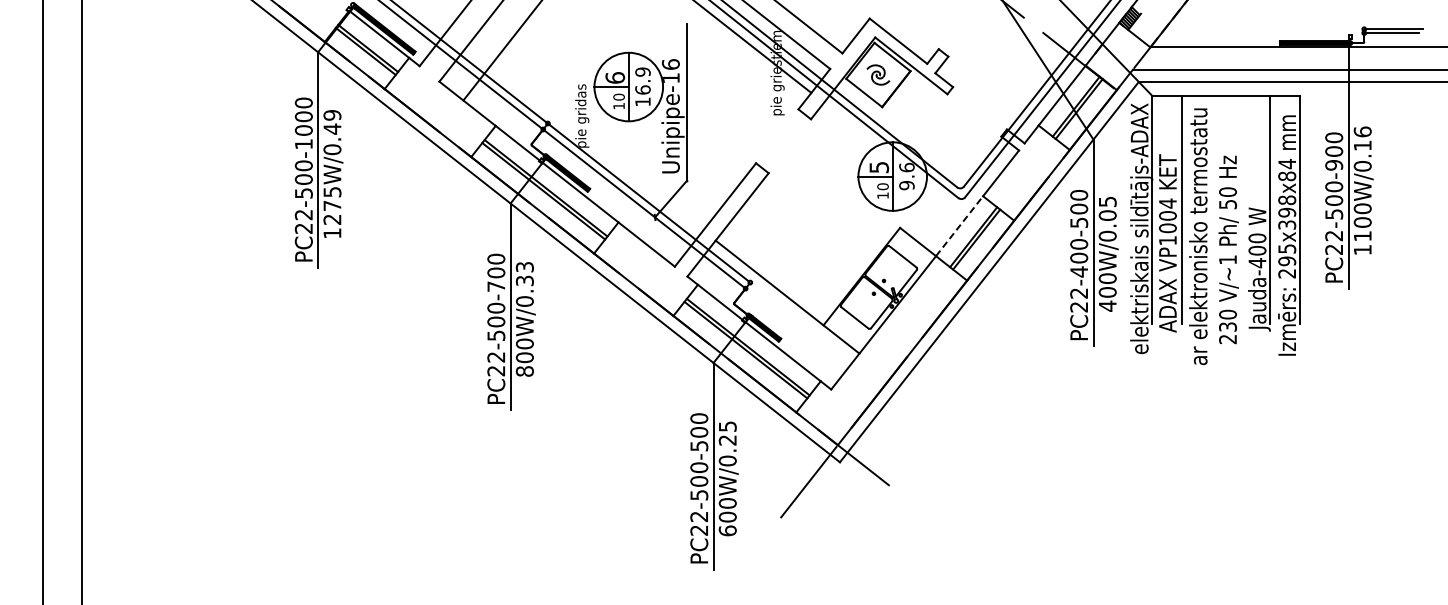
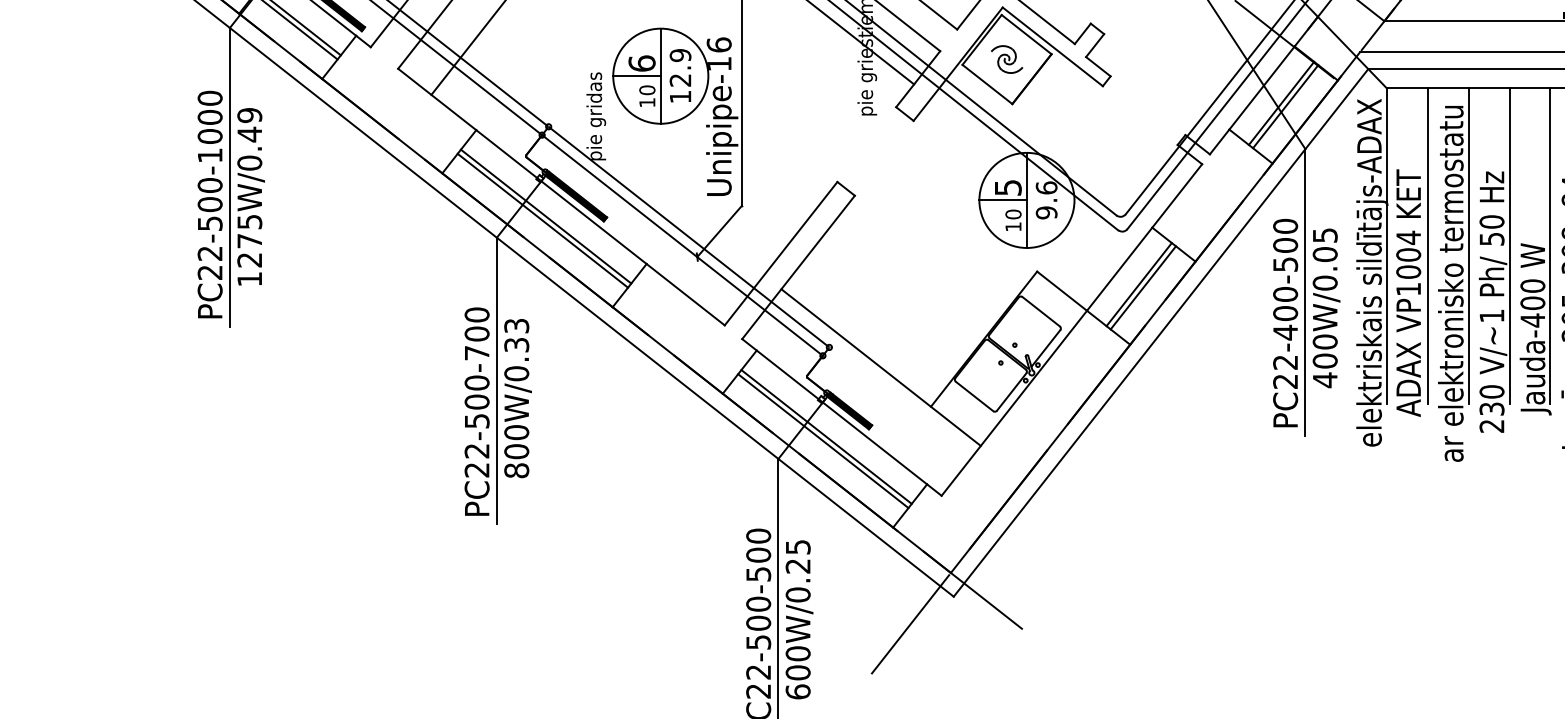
text: (642, 89) -> (679, 79), 16.9 -> 12.9
line: (1211, 209) -> (1469, 246), added
line: (1240, 209) -> (1509, 246), added
line: (959, 225) -> (1119, 268), dashed -> solid

